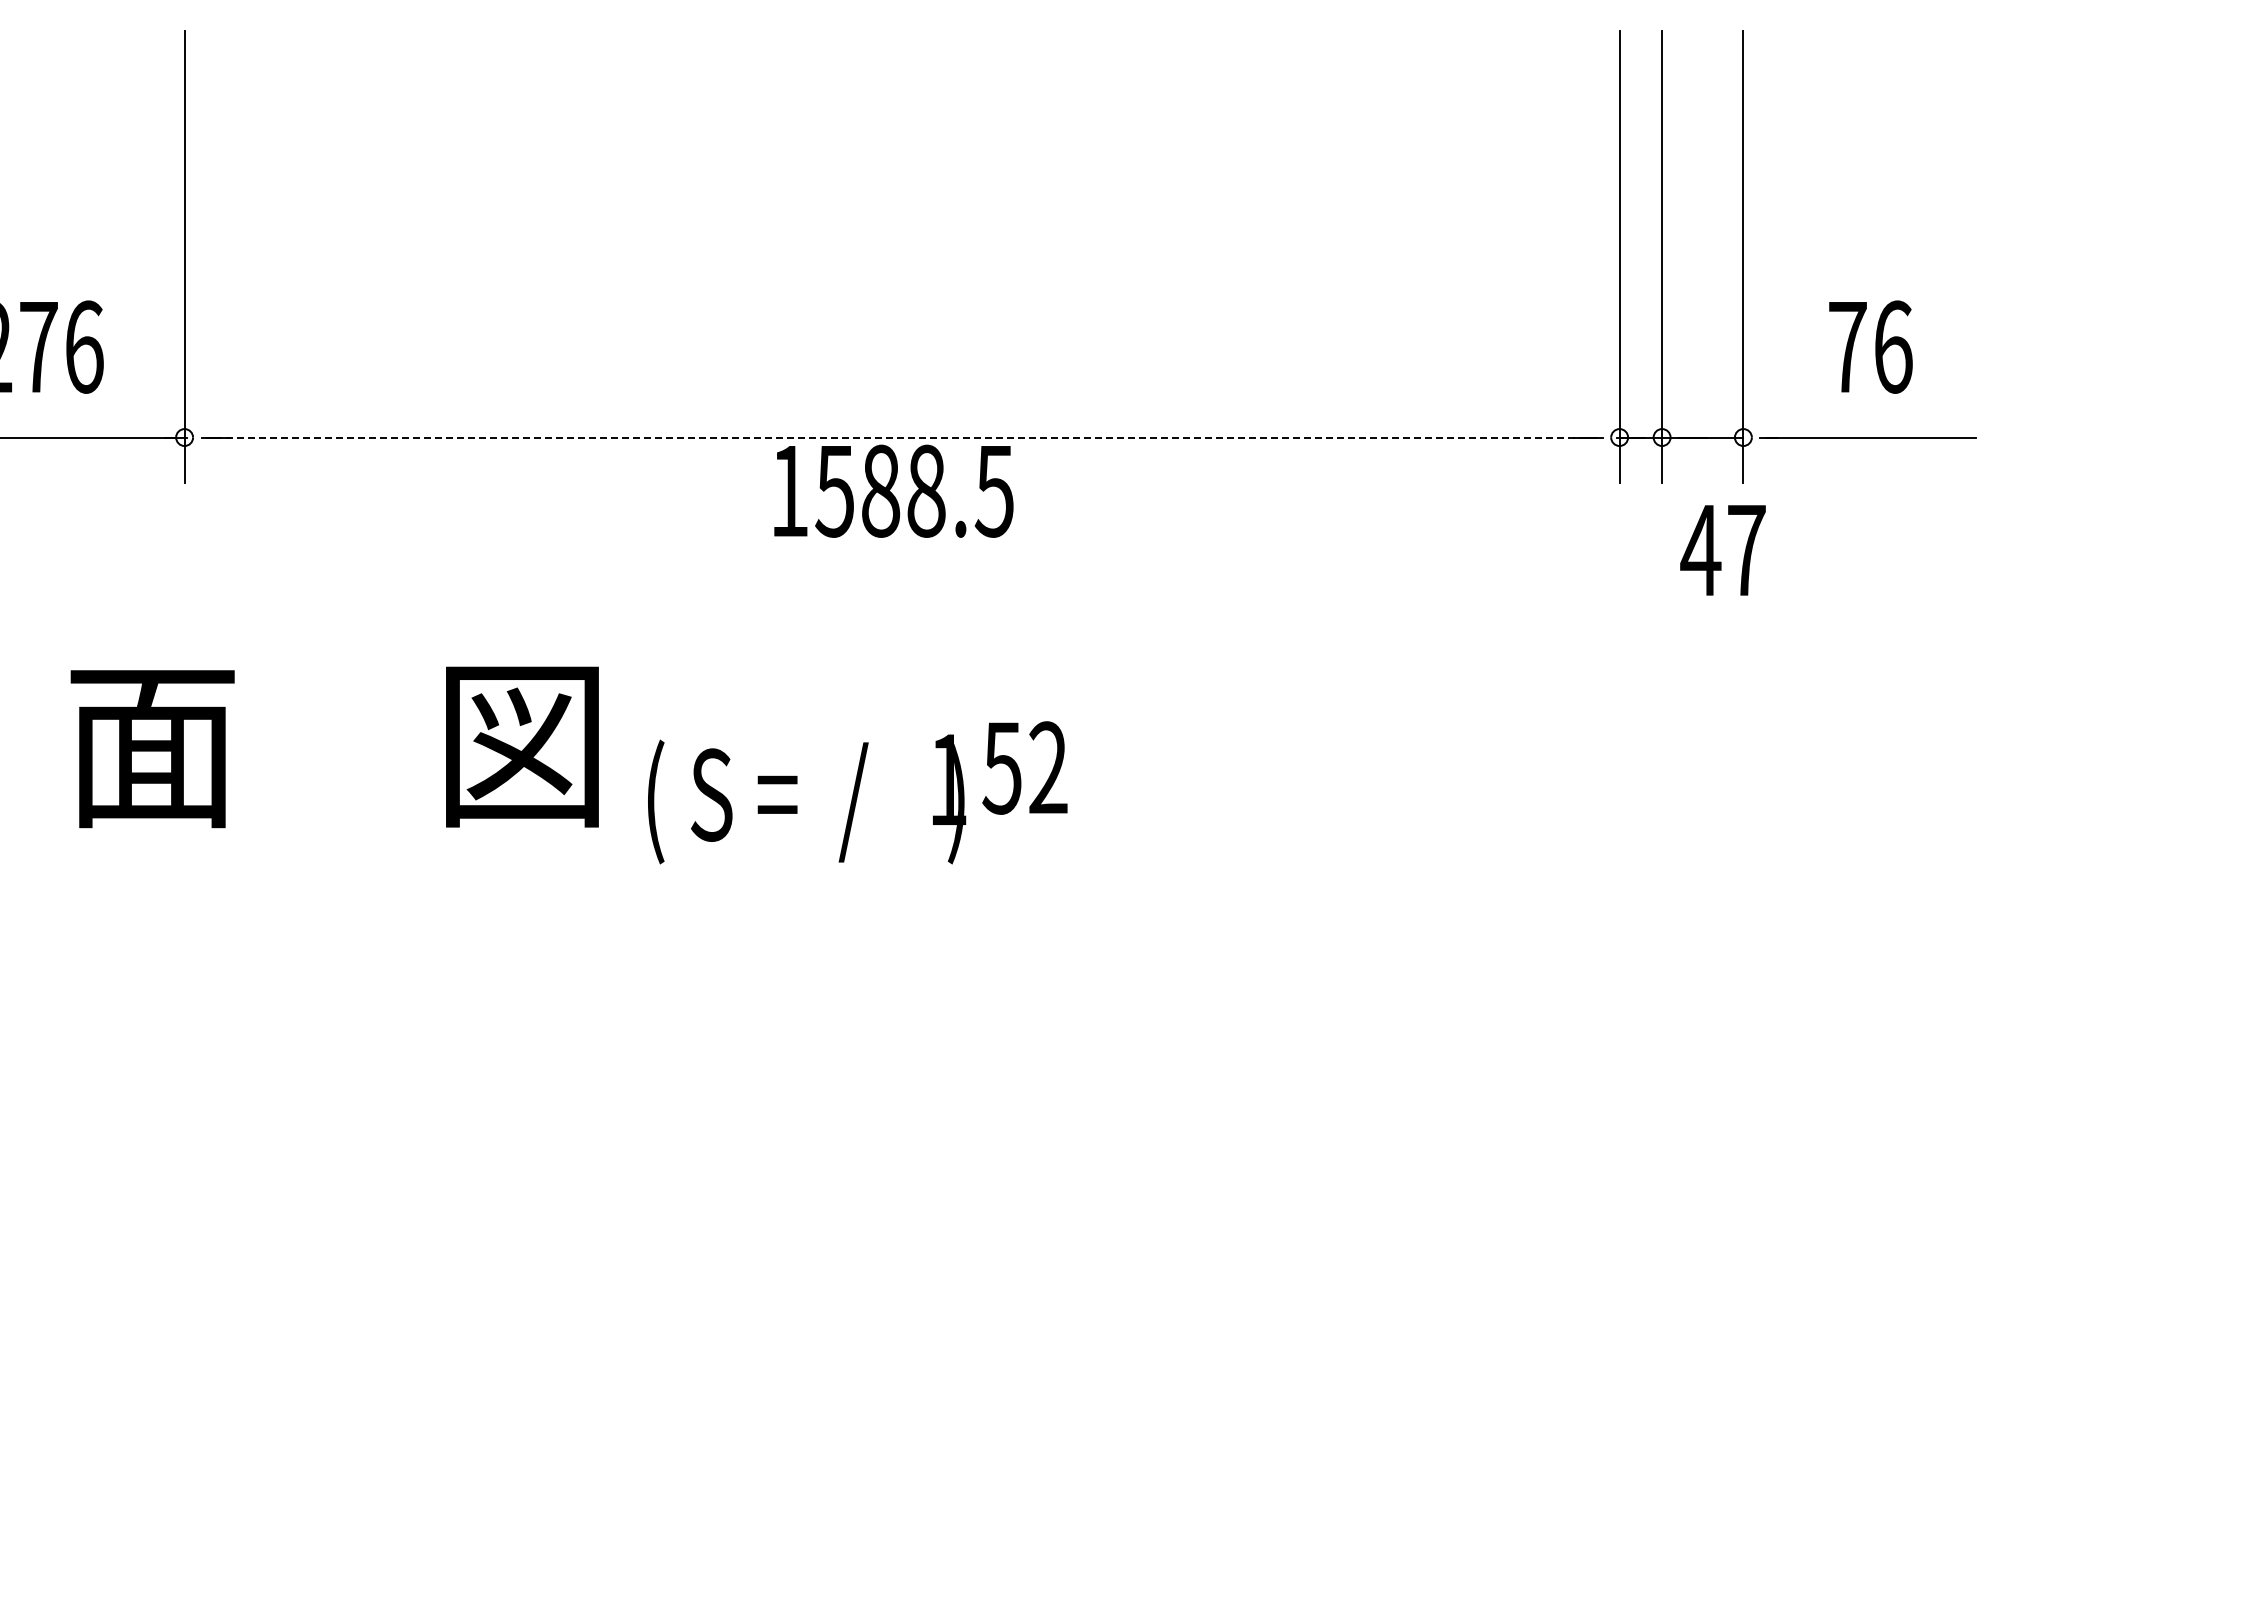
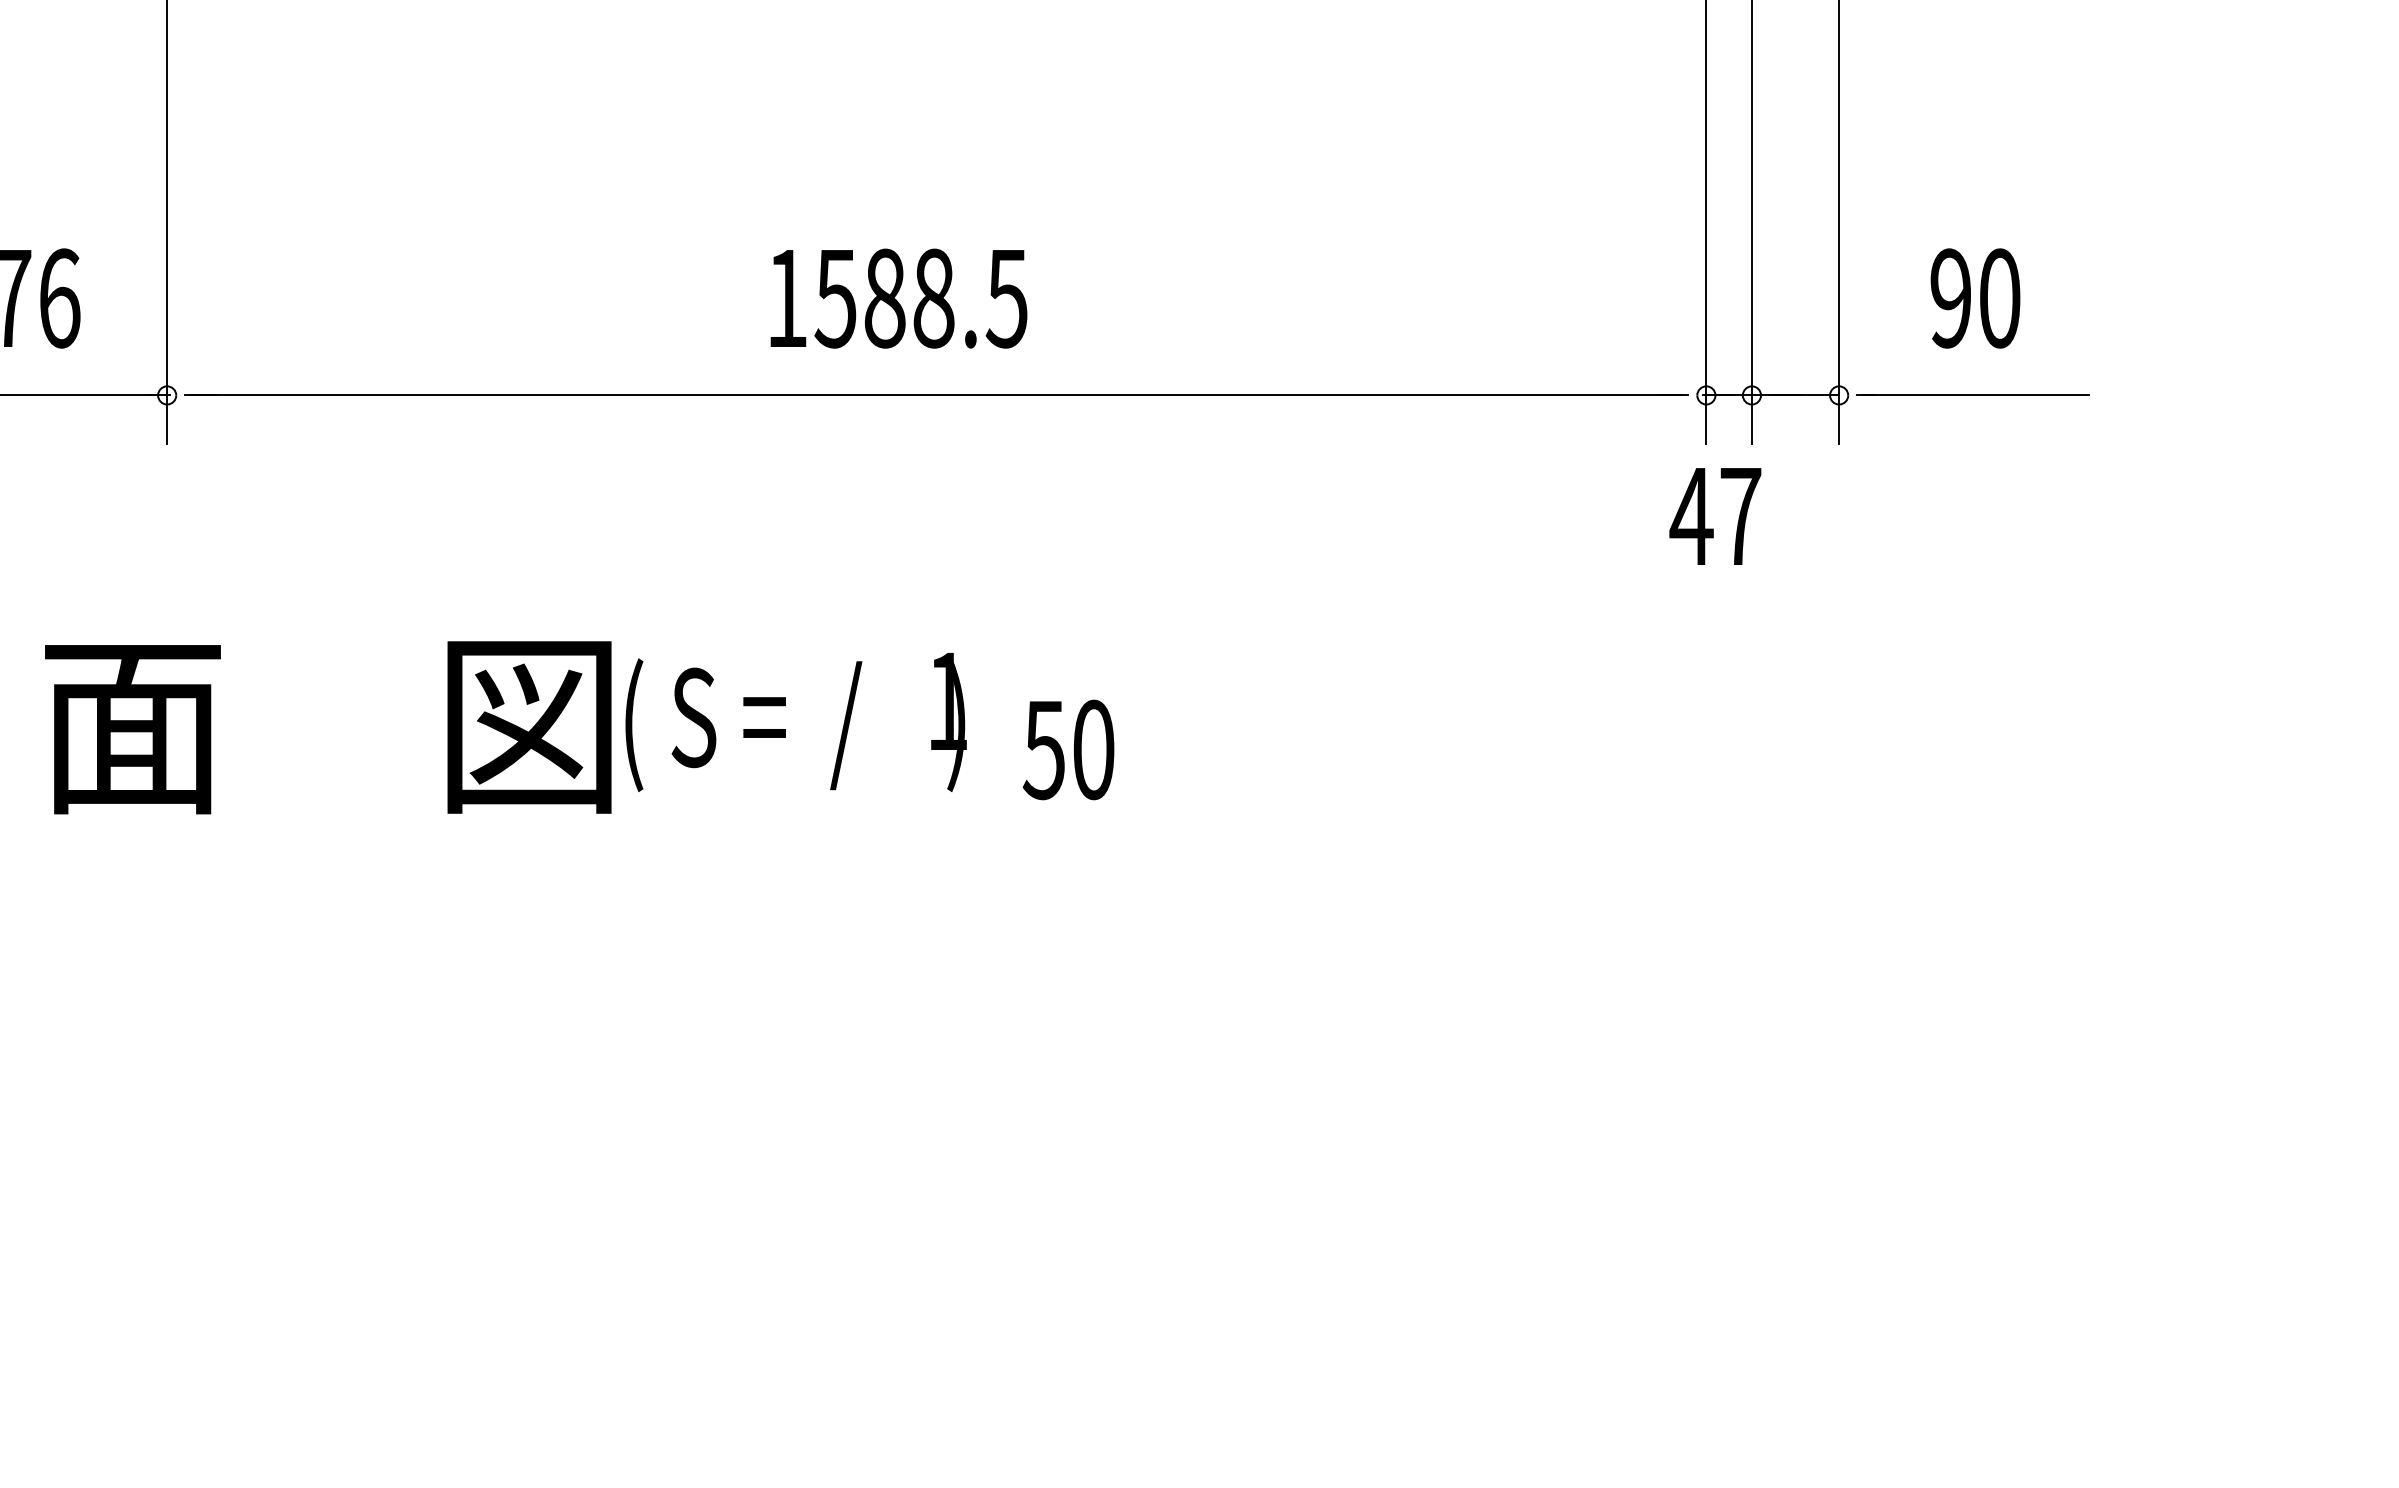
text: (1870, 346) -> (1975, 297), 76 -> 90
line: (902, 437) -> (937, 395), dashed -> solid
text: (893, 490) -> (898, 297), moved
text: (1722, 550) -> (1714, 516), moved
text: (1048, 767) -> (1093, 749), 52 -> 50
text: (807, 799) -> (796, 722), moved

